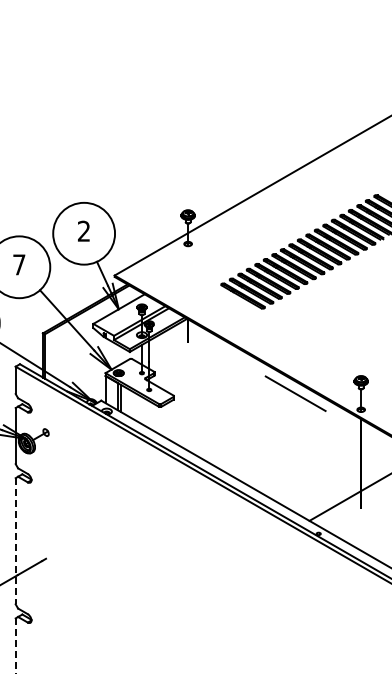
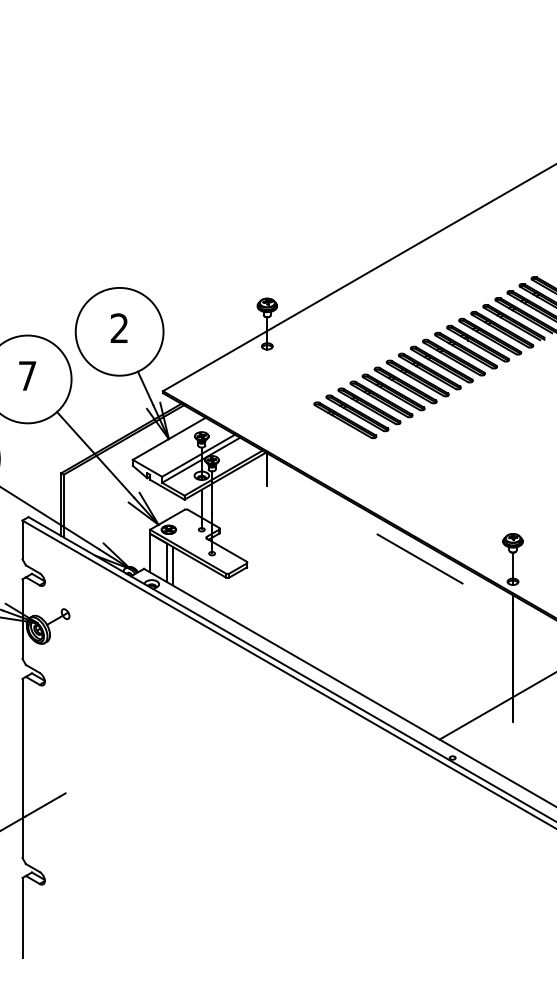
line: (15, 541) -> (22, 768), dashed -> solid
line: (15, 646) -> (22, 917), dashed -> solid

